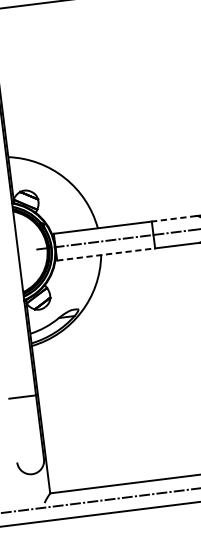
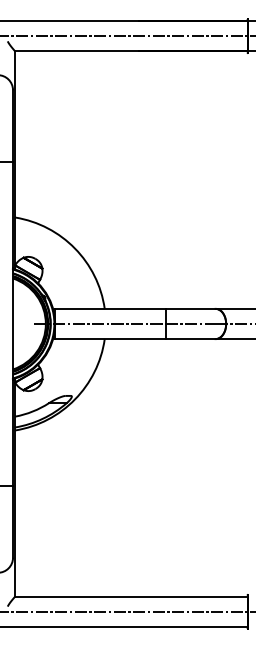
line: (173, 218) -> (190, 308), dashed -> solid
line: (106, 254) -> (110, 339), dashed -> solid

